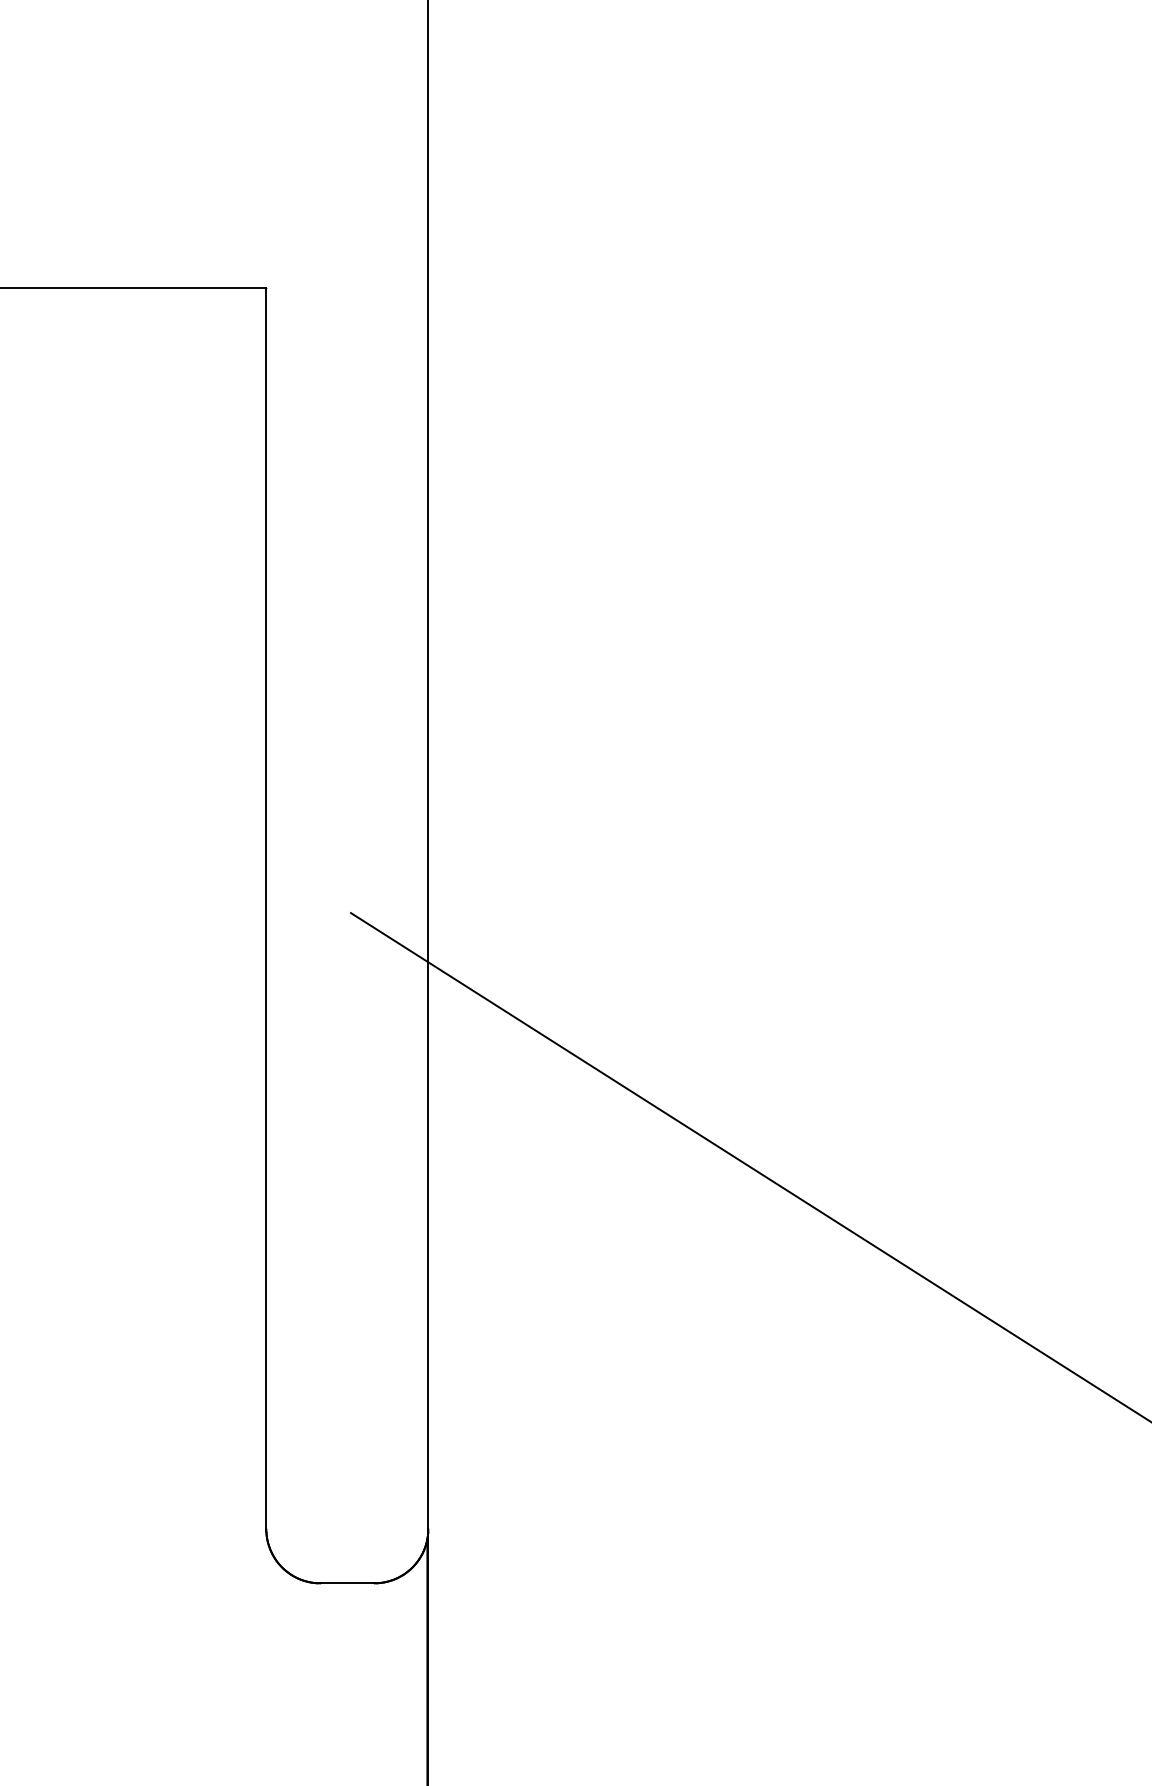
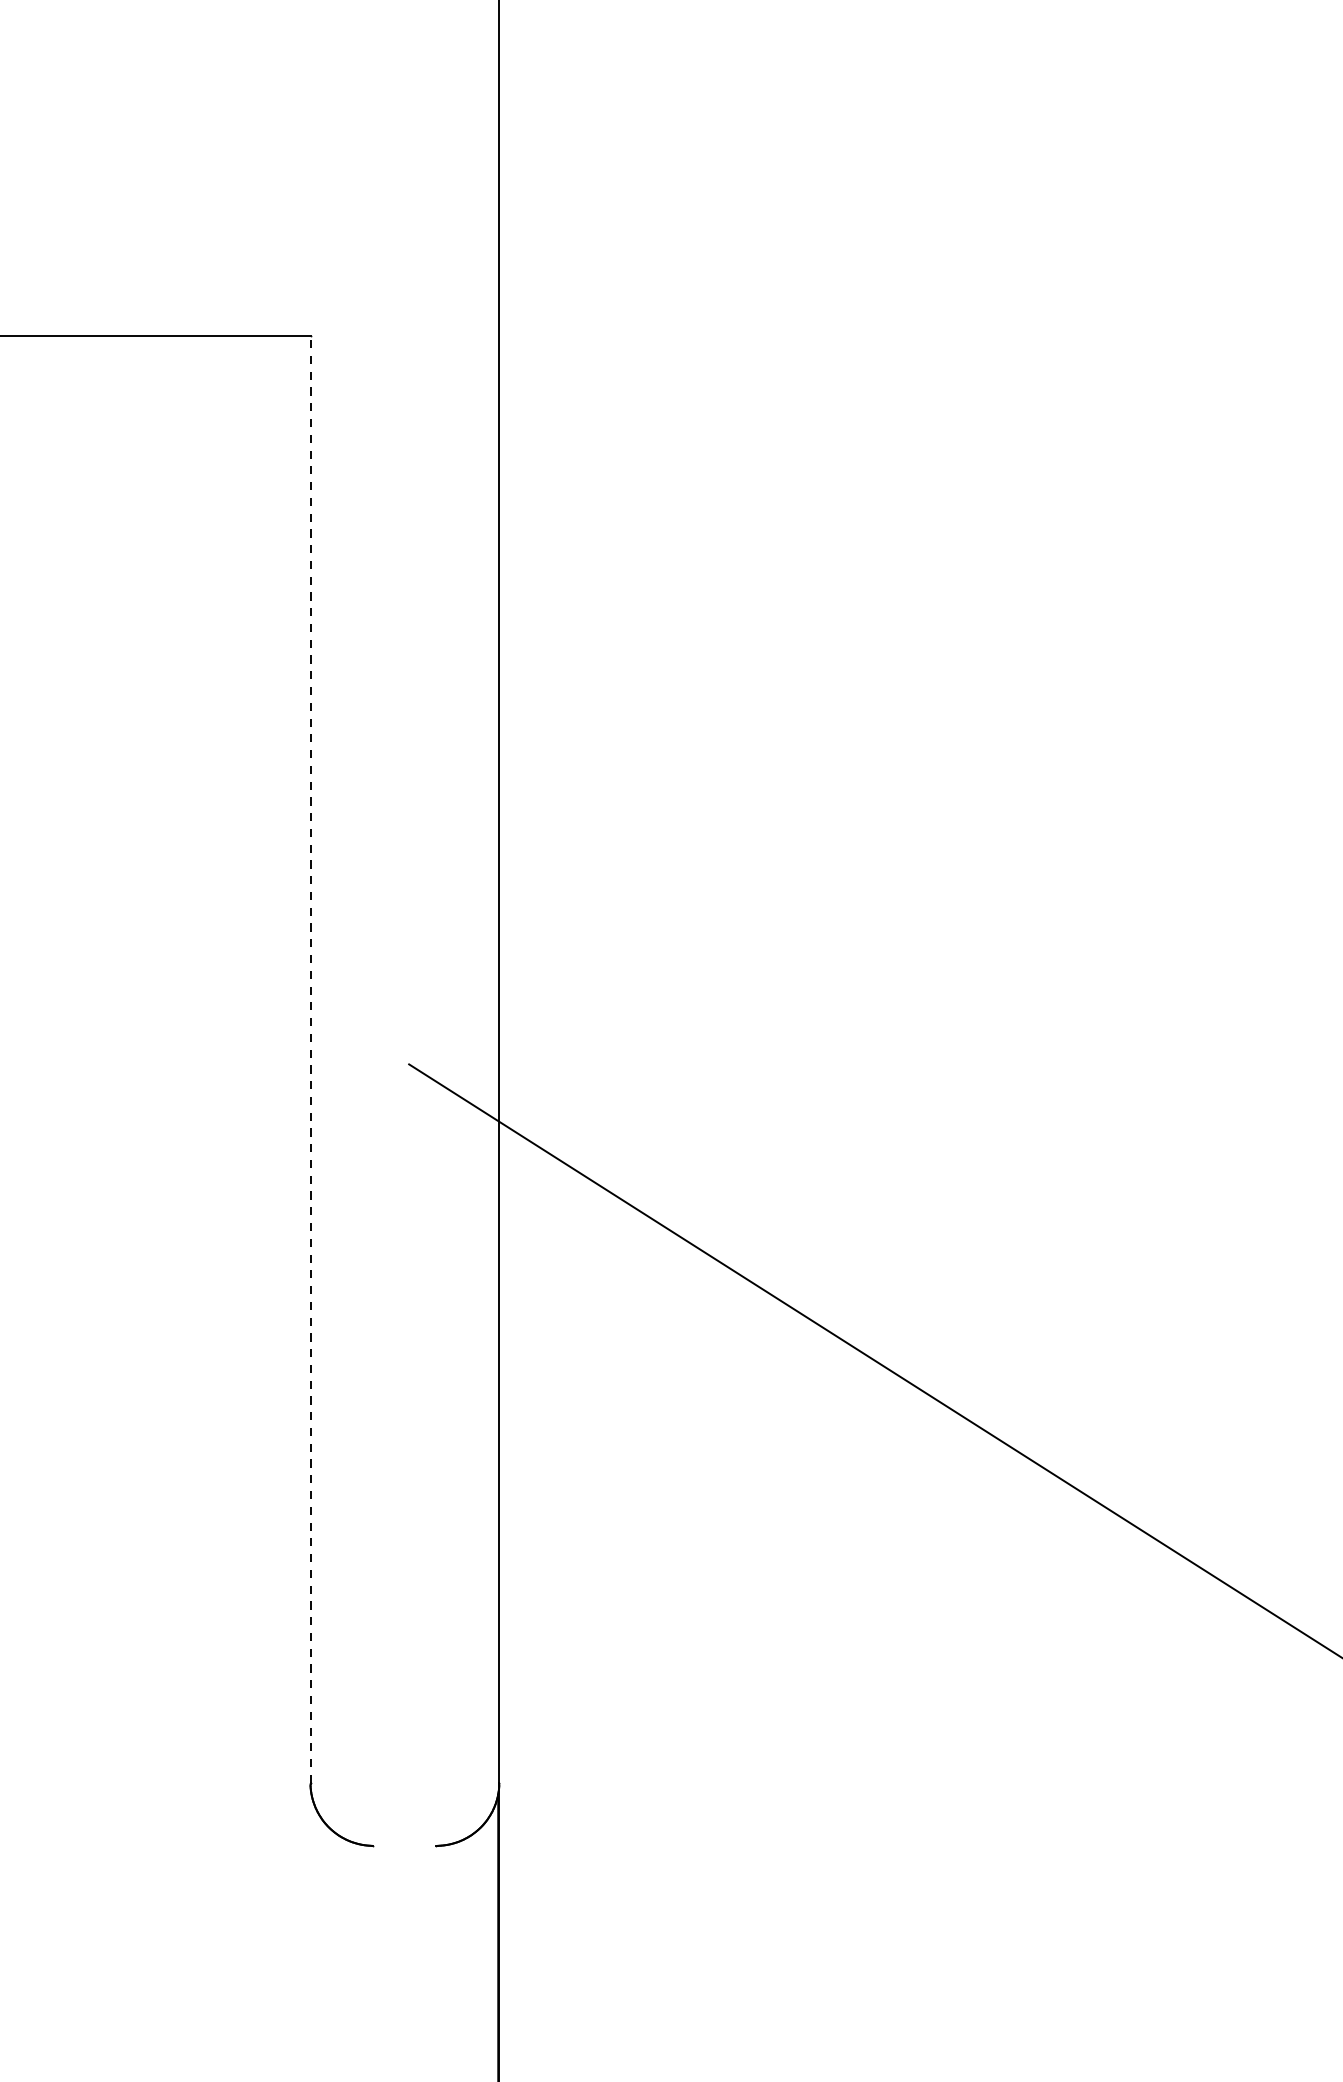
line: (266, 908) -> (310, 1059), solid -> dashed
line: (347, 1583) -> (405, 1846), removed

